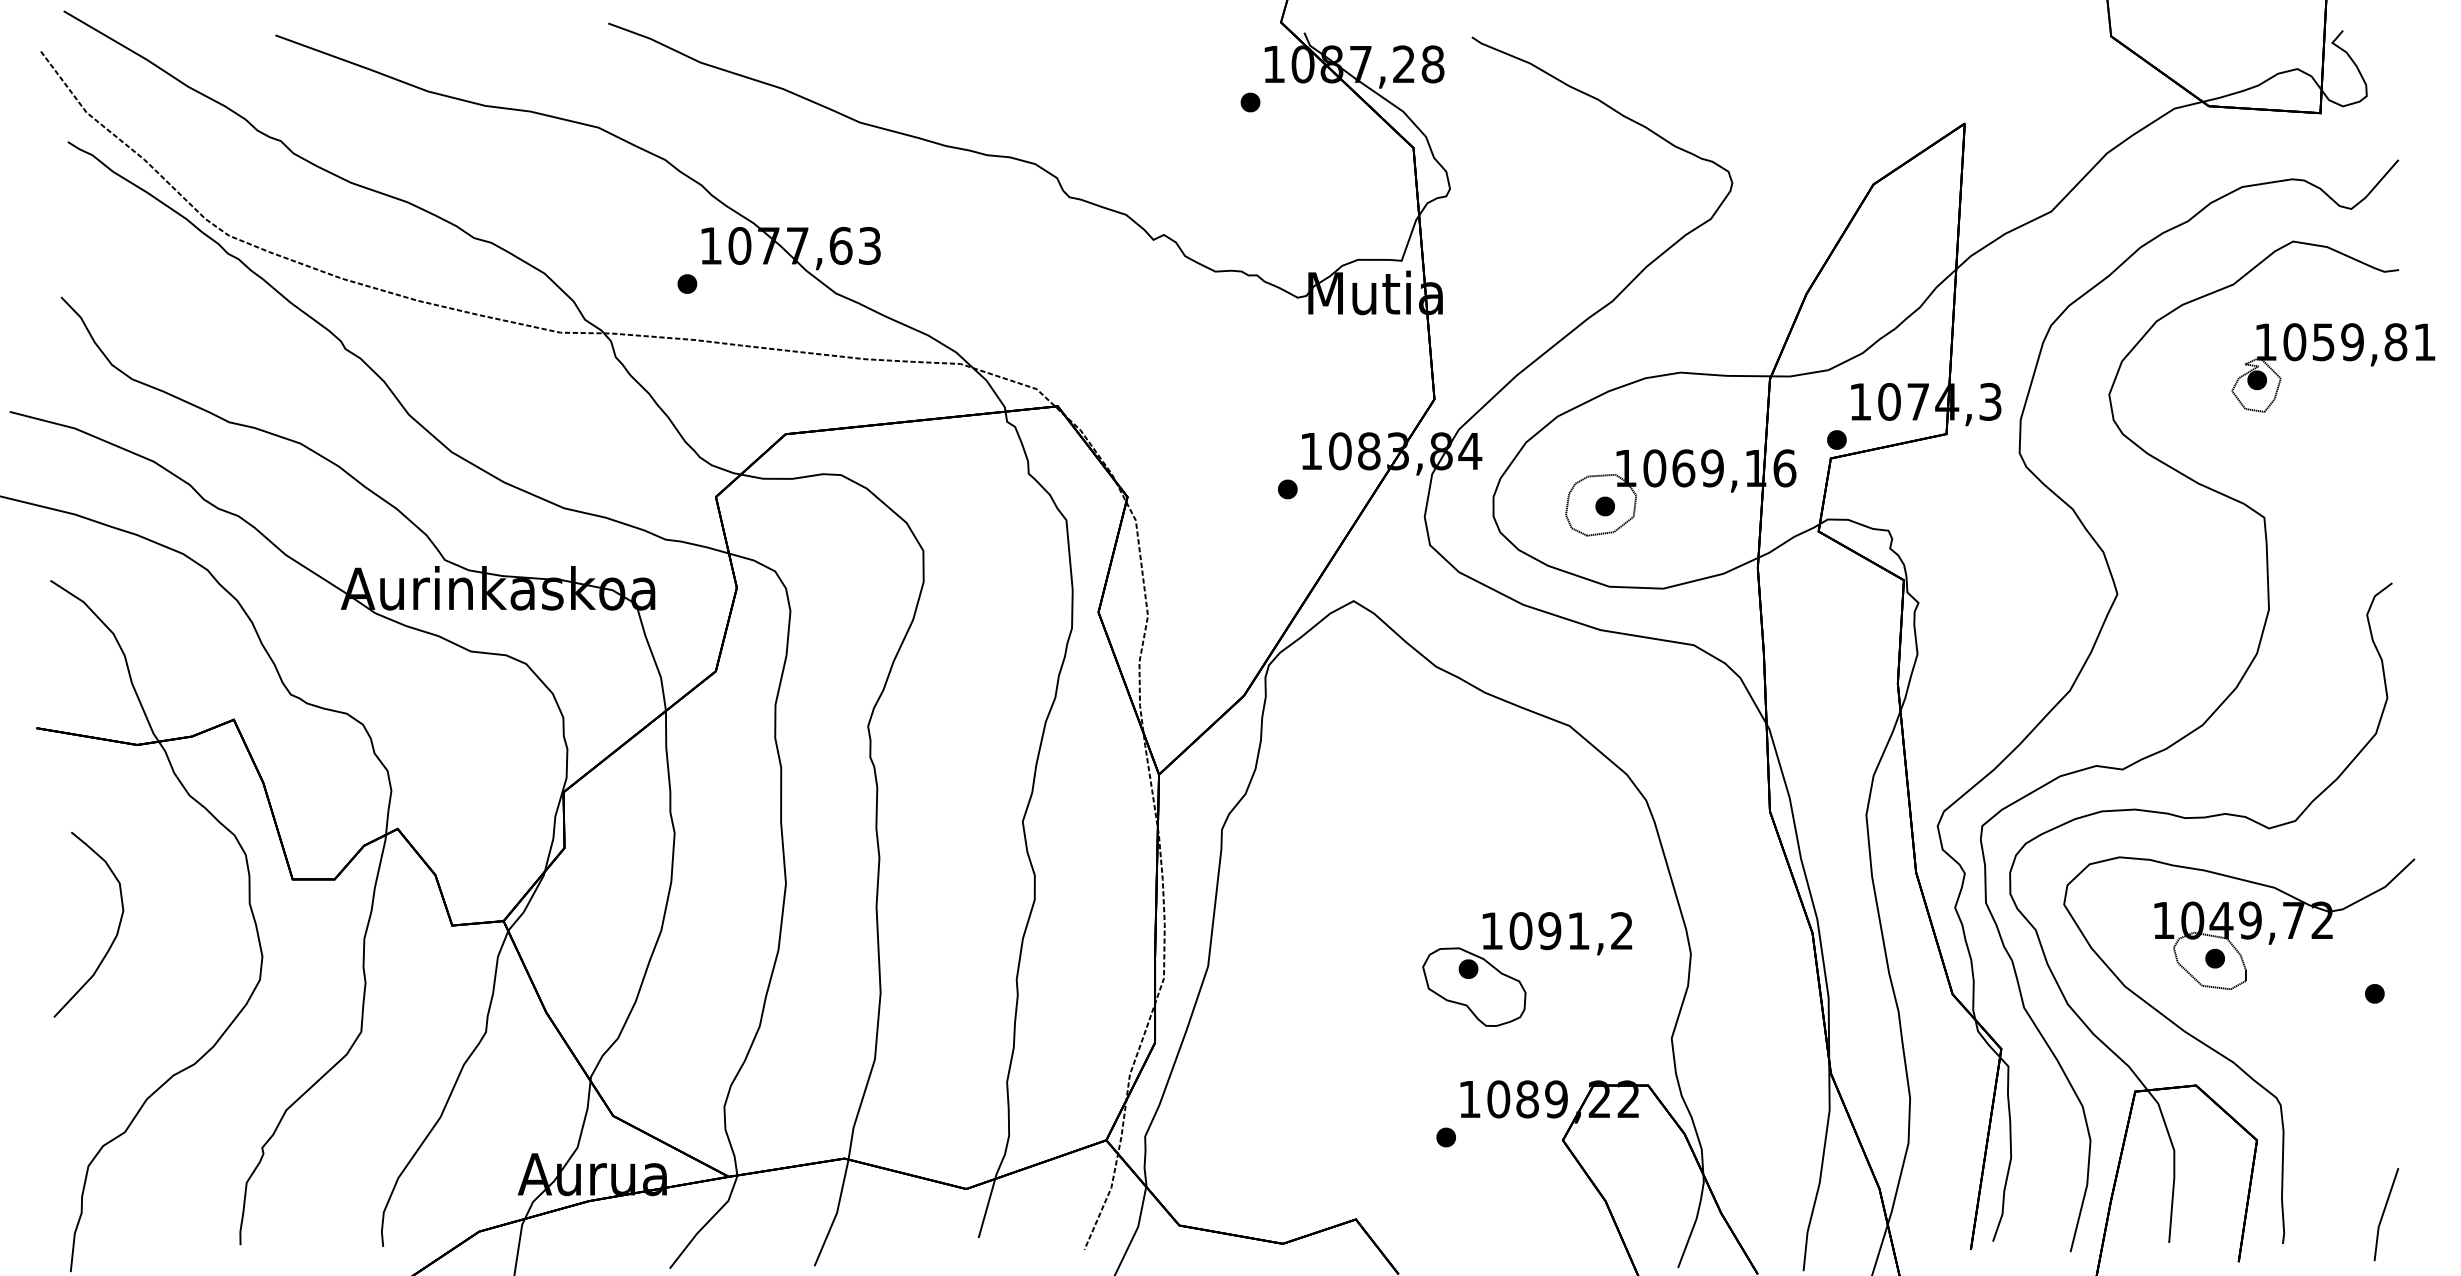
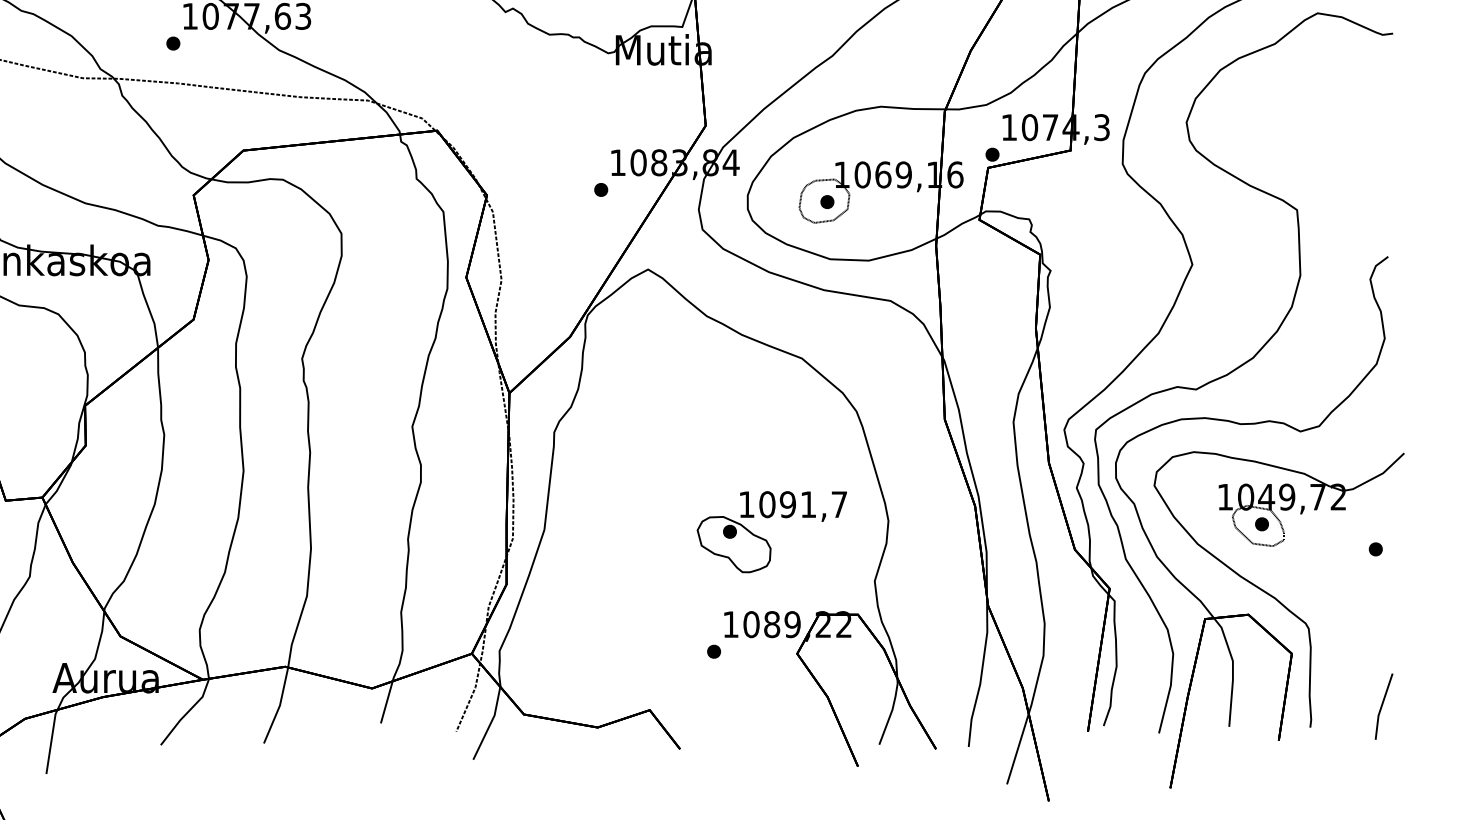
part: (2329, 359) -> (1343, 97), removed
text: (1621, 930) -> (838, 504), 1091,2 -> 1091,7

